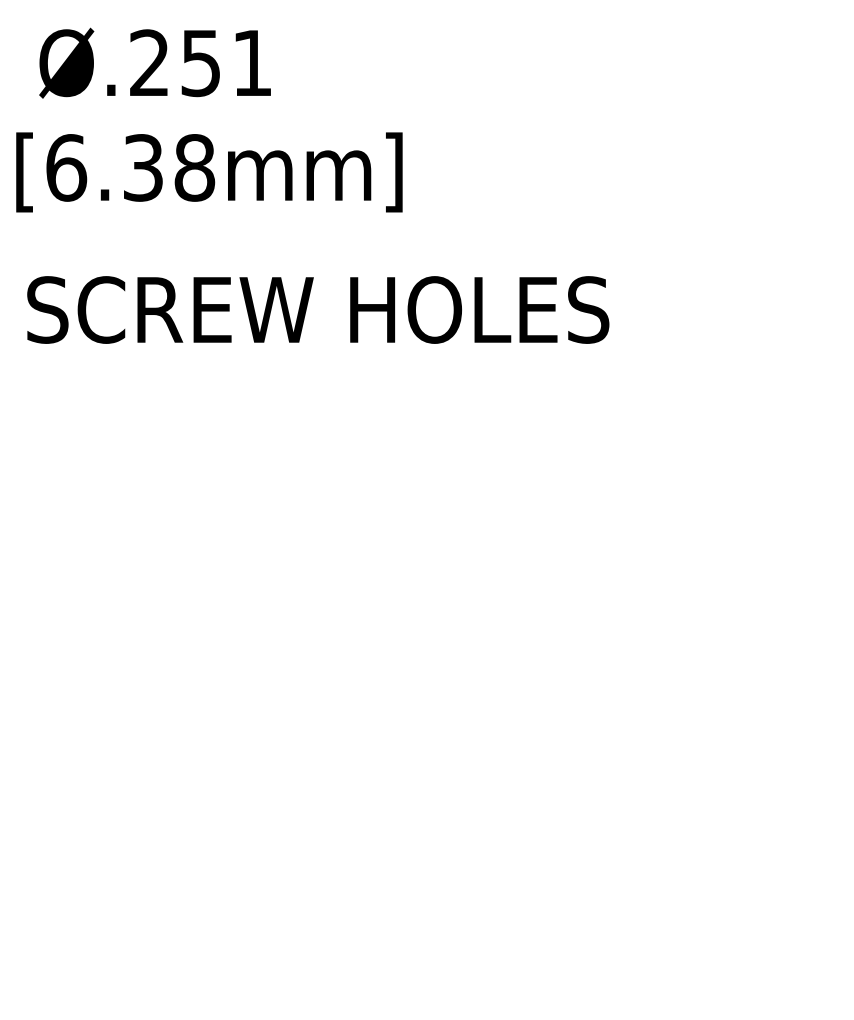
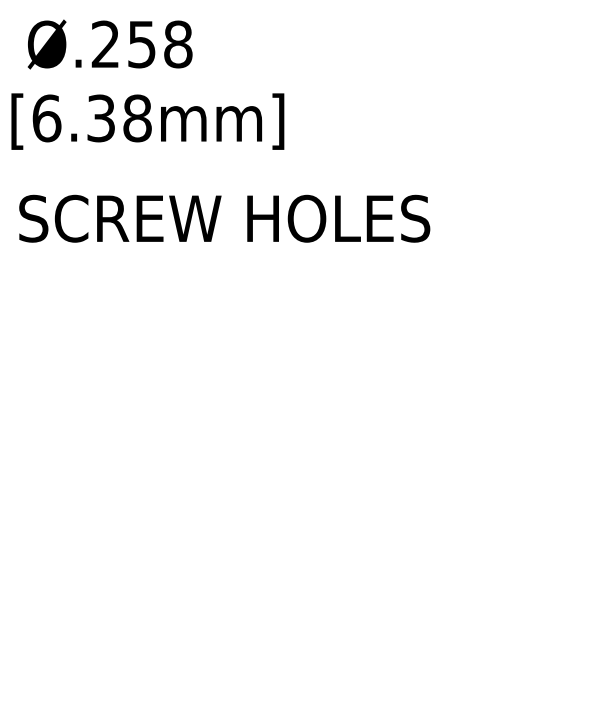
text: (252, 63) -> (178, 44), Ø.251 -> Ø.258

